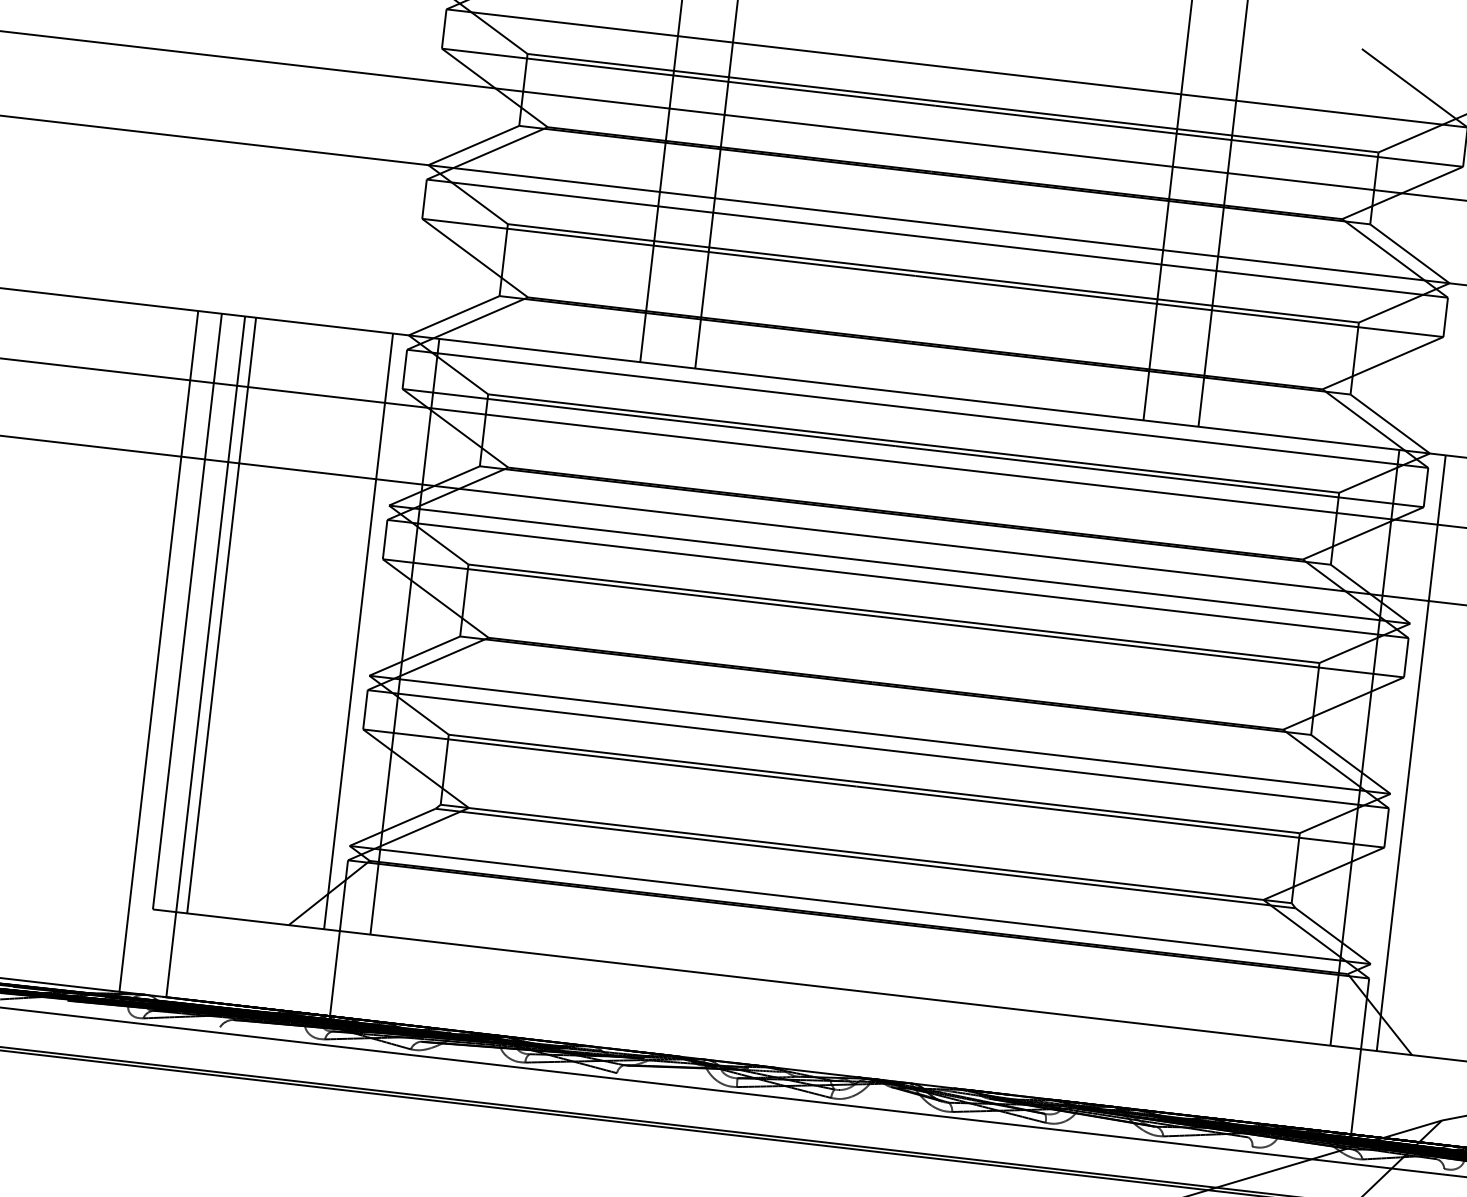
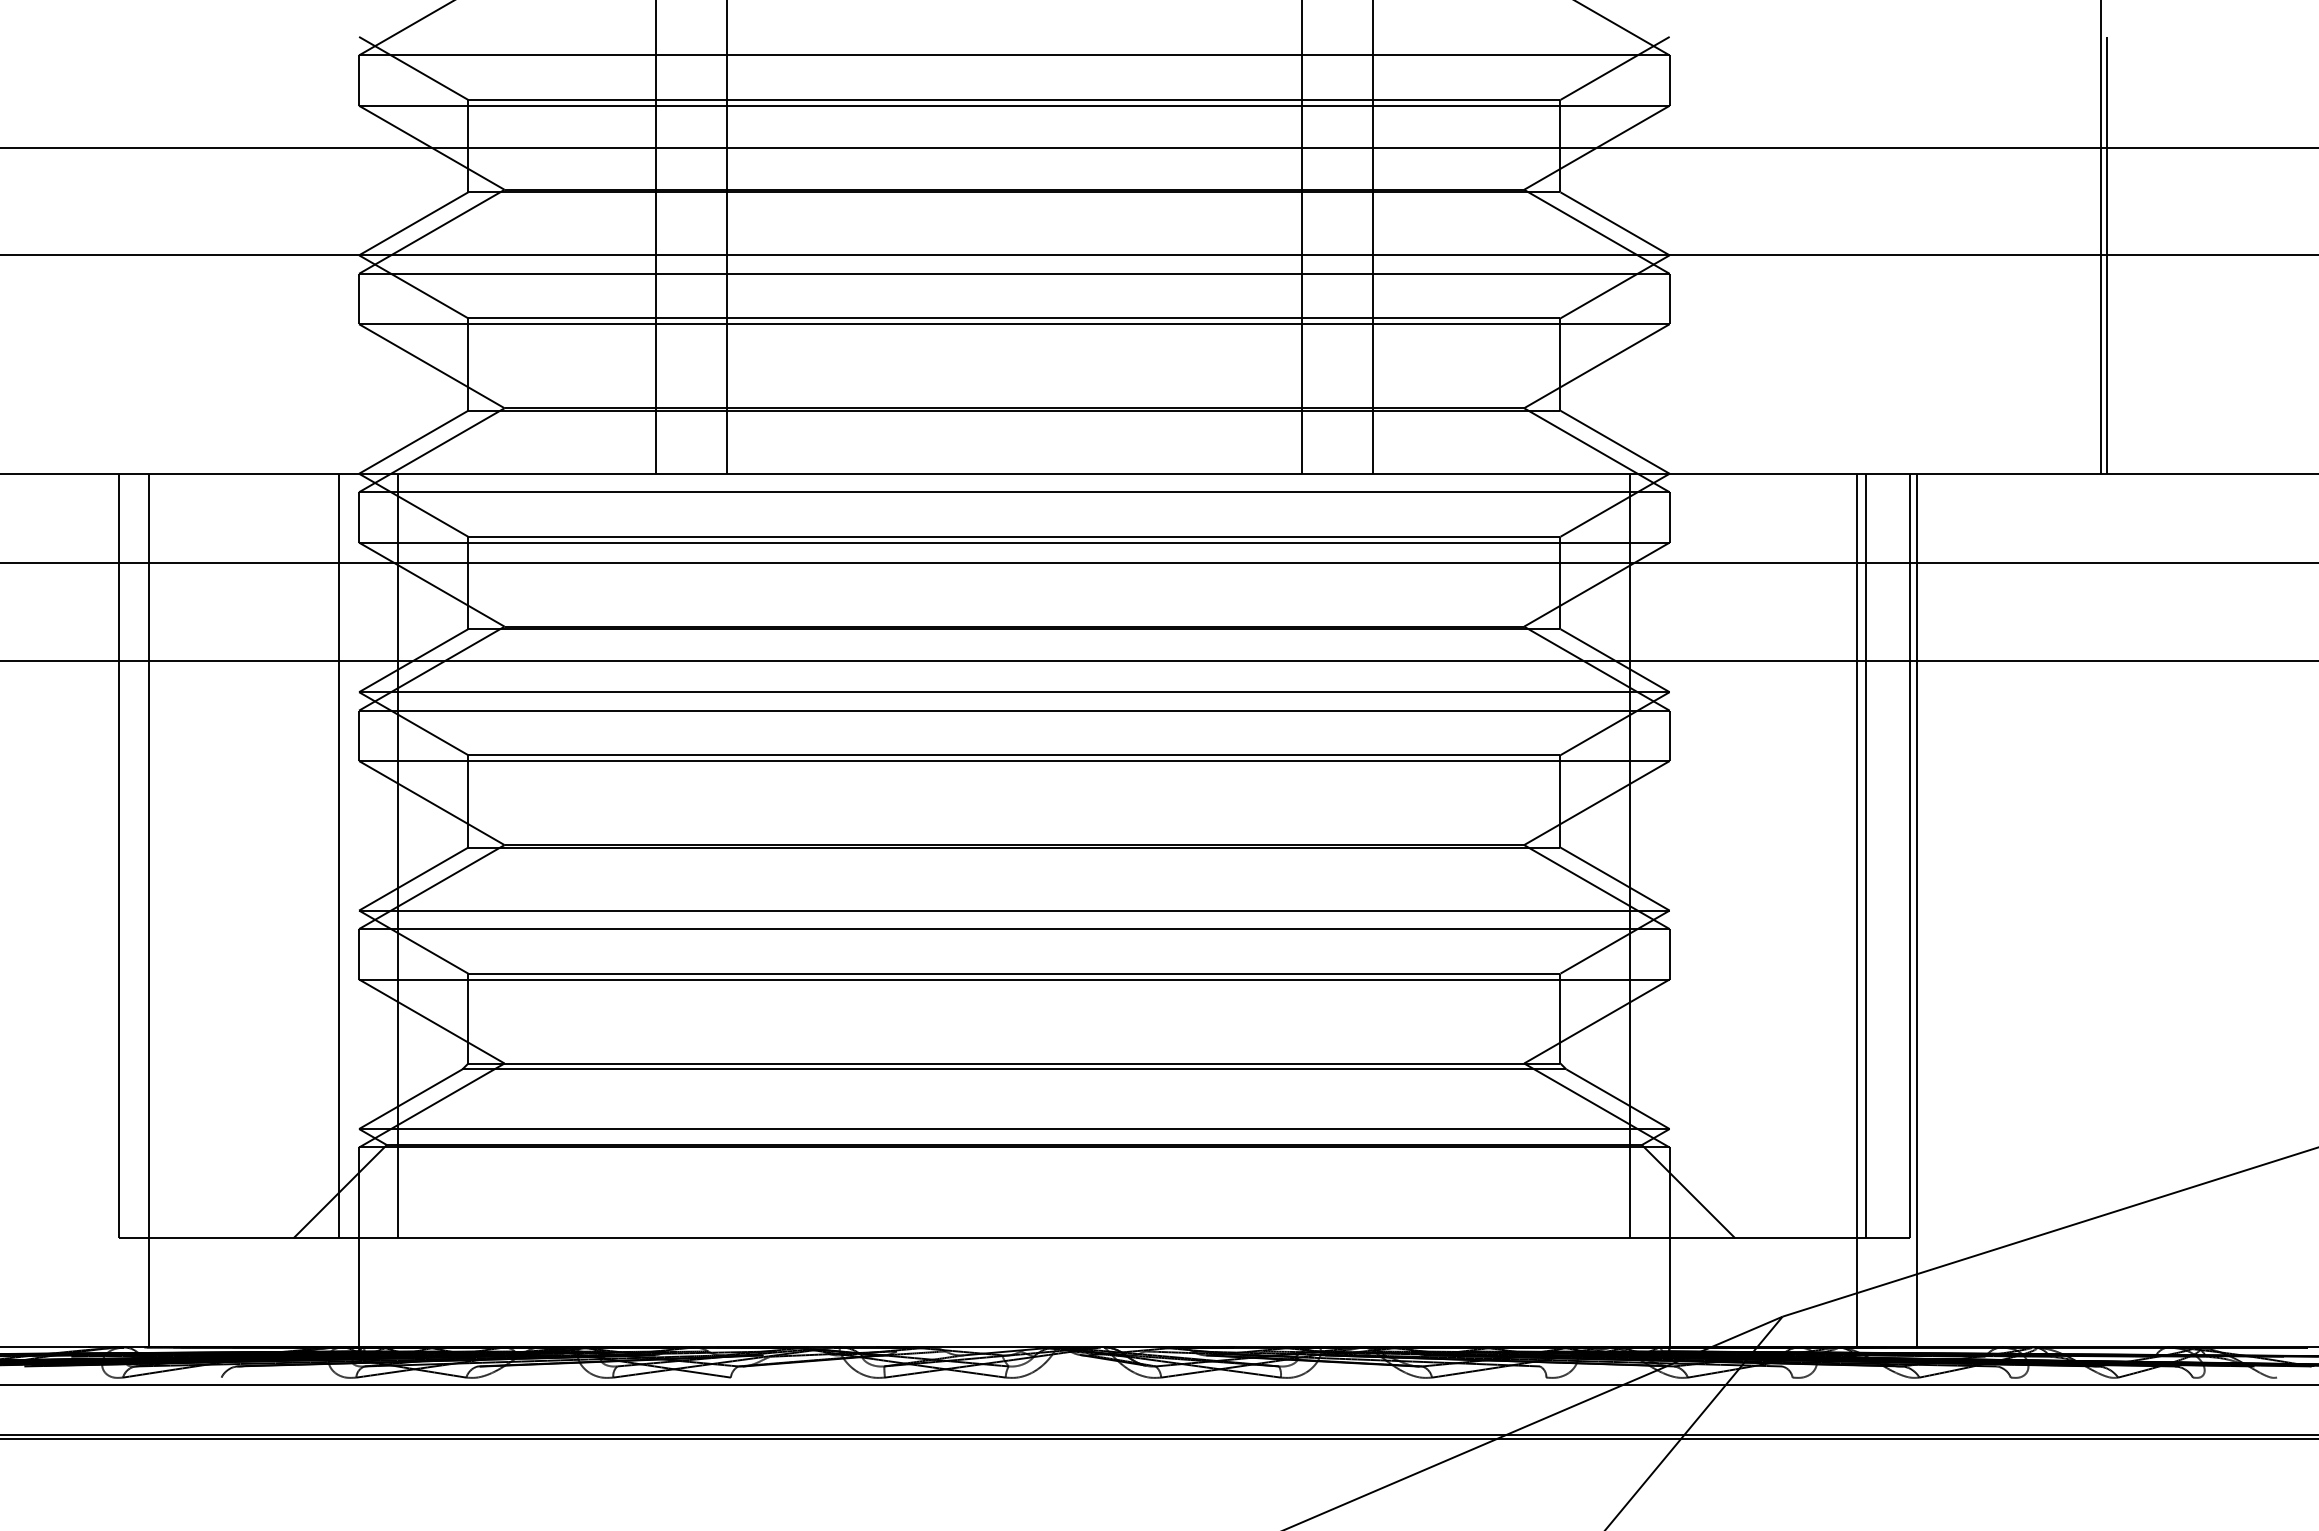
line: (221, 615) -> (163, 855), removed
line: (158, 651) -> (88, 910), removed
line: (1410, 752) -> (1689, 855), removed

